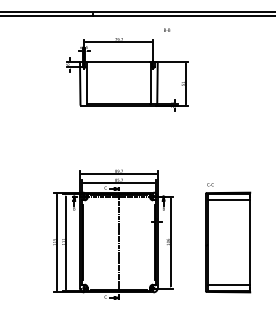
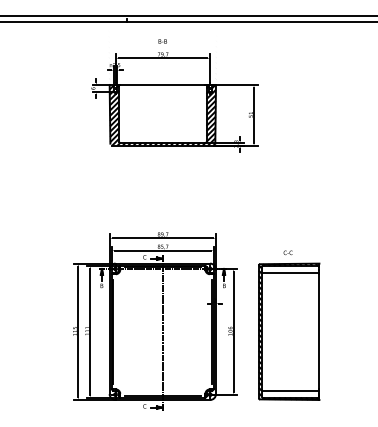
text: (166, 30) -> (162, 41), moved
hatch: (118, 63) -> (162, 87), added
part: (228, 242) -> (289, 331), moved

